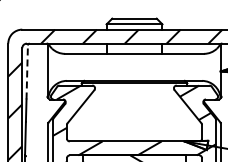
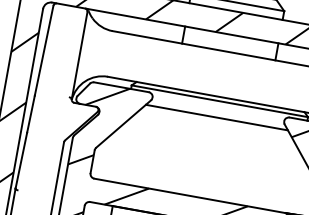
line: (27, 71) -> (44, 49), dashed -> solid
line: (134, 93) -> (216, 118), added

